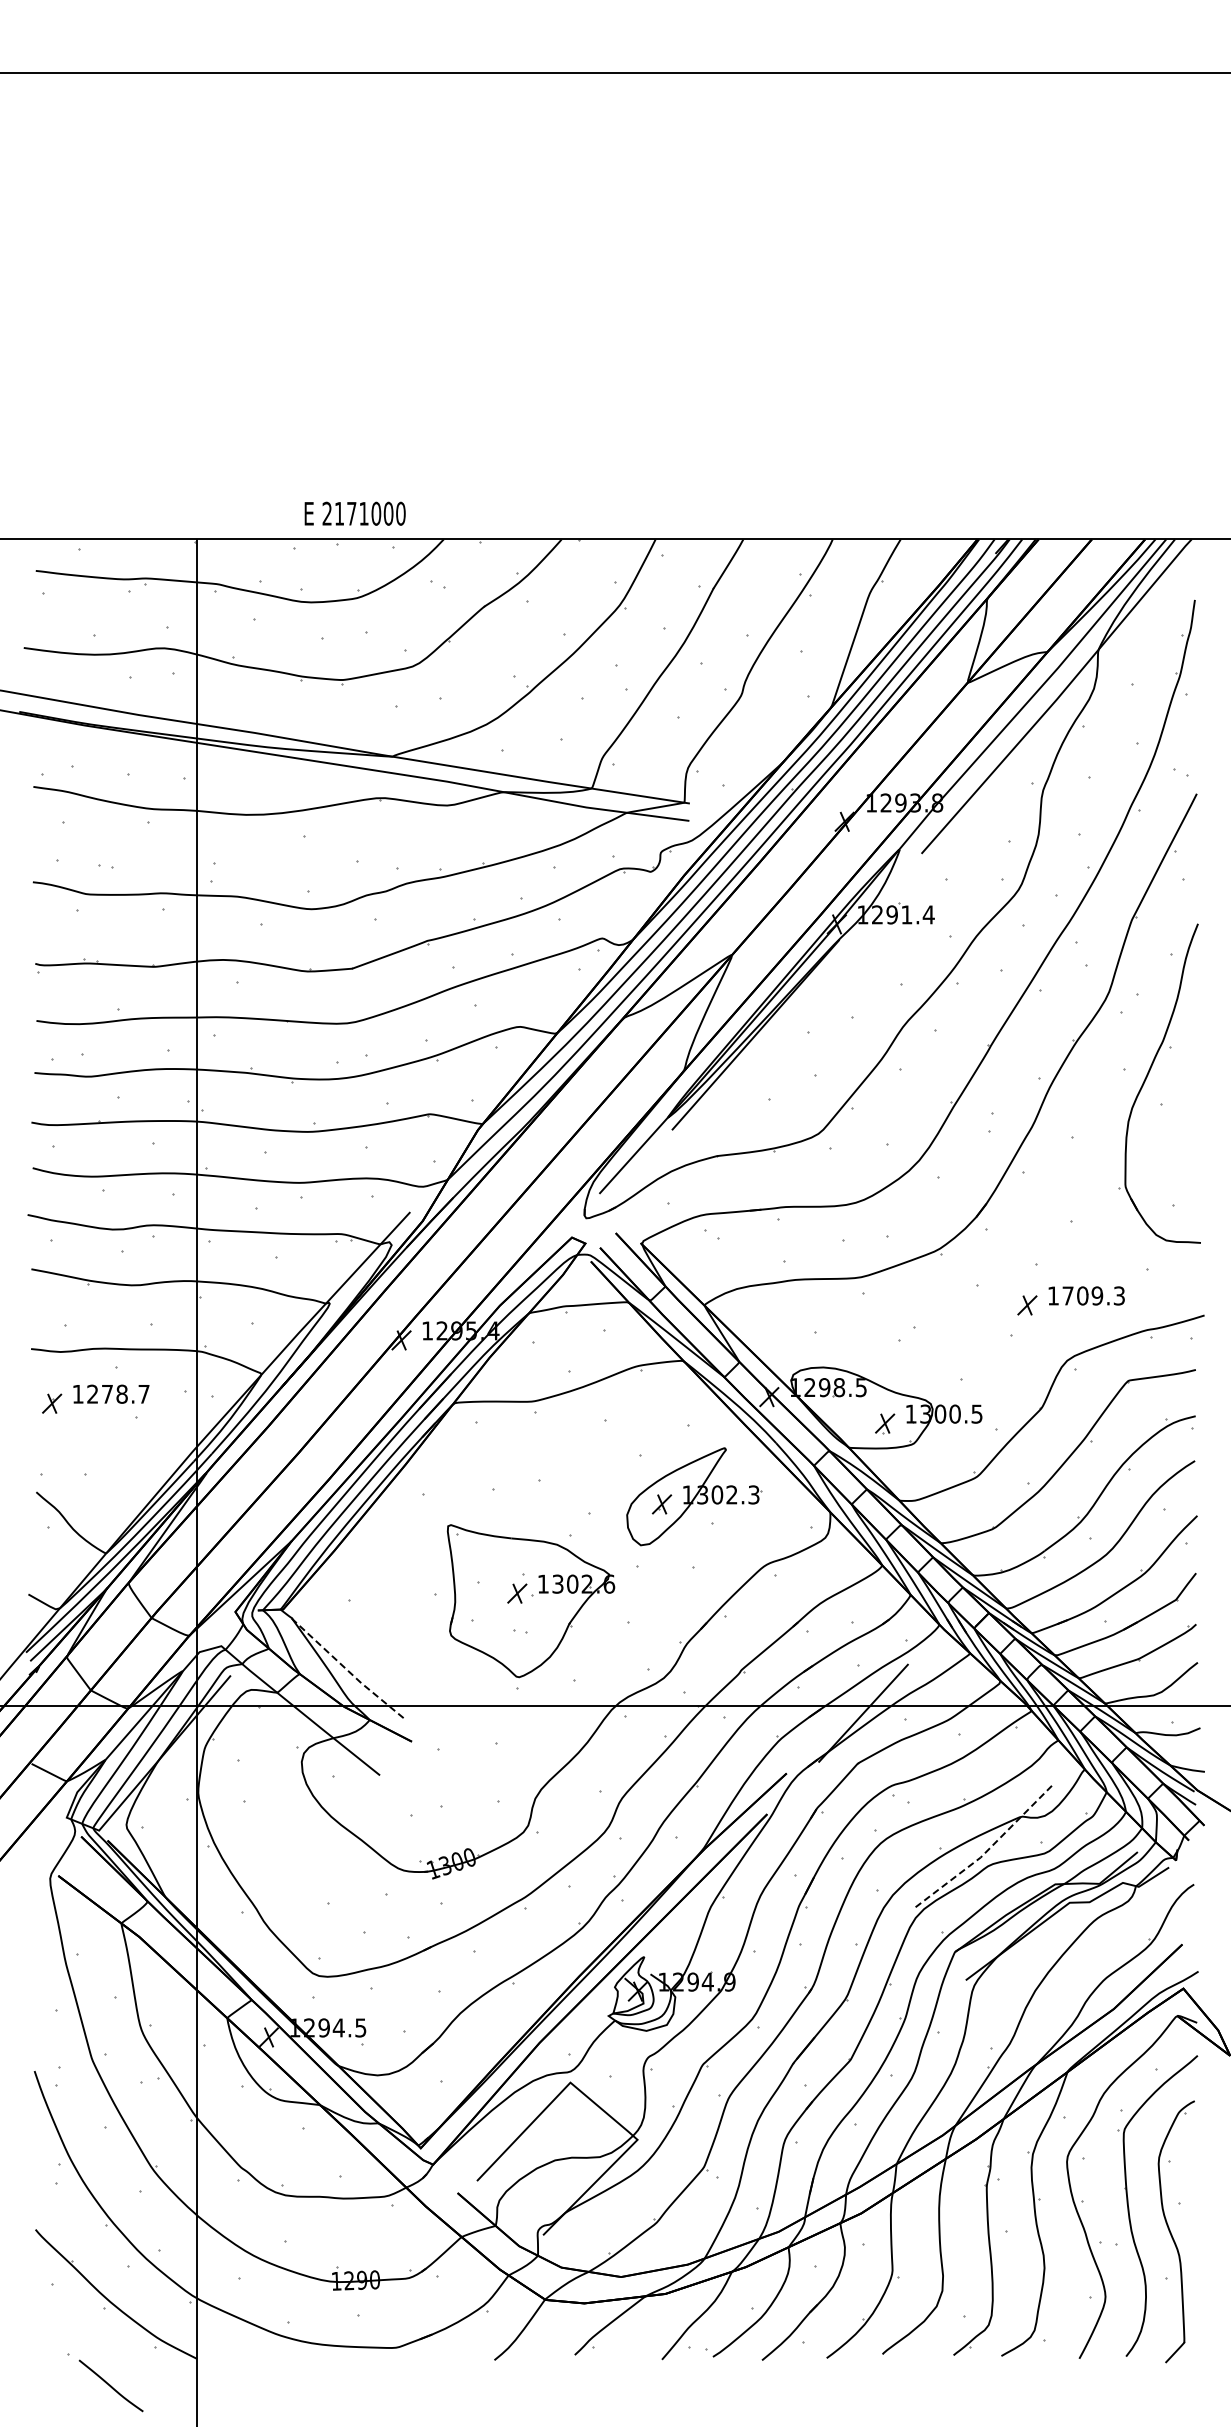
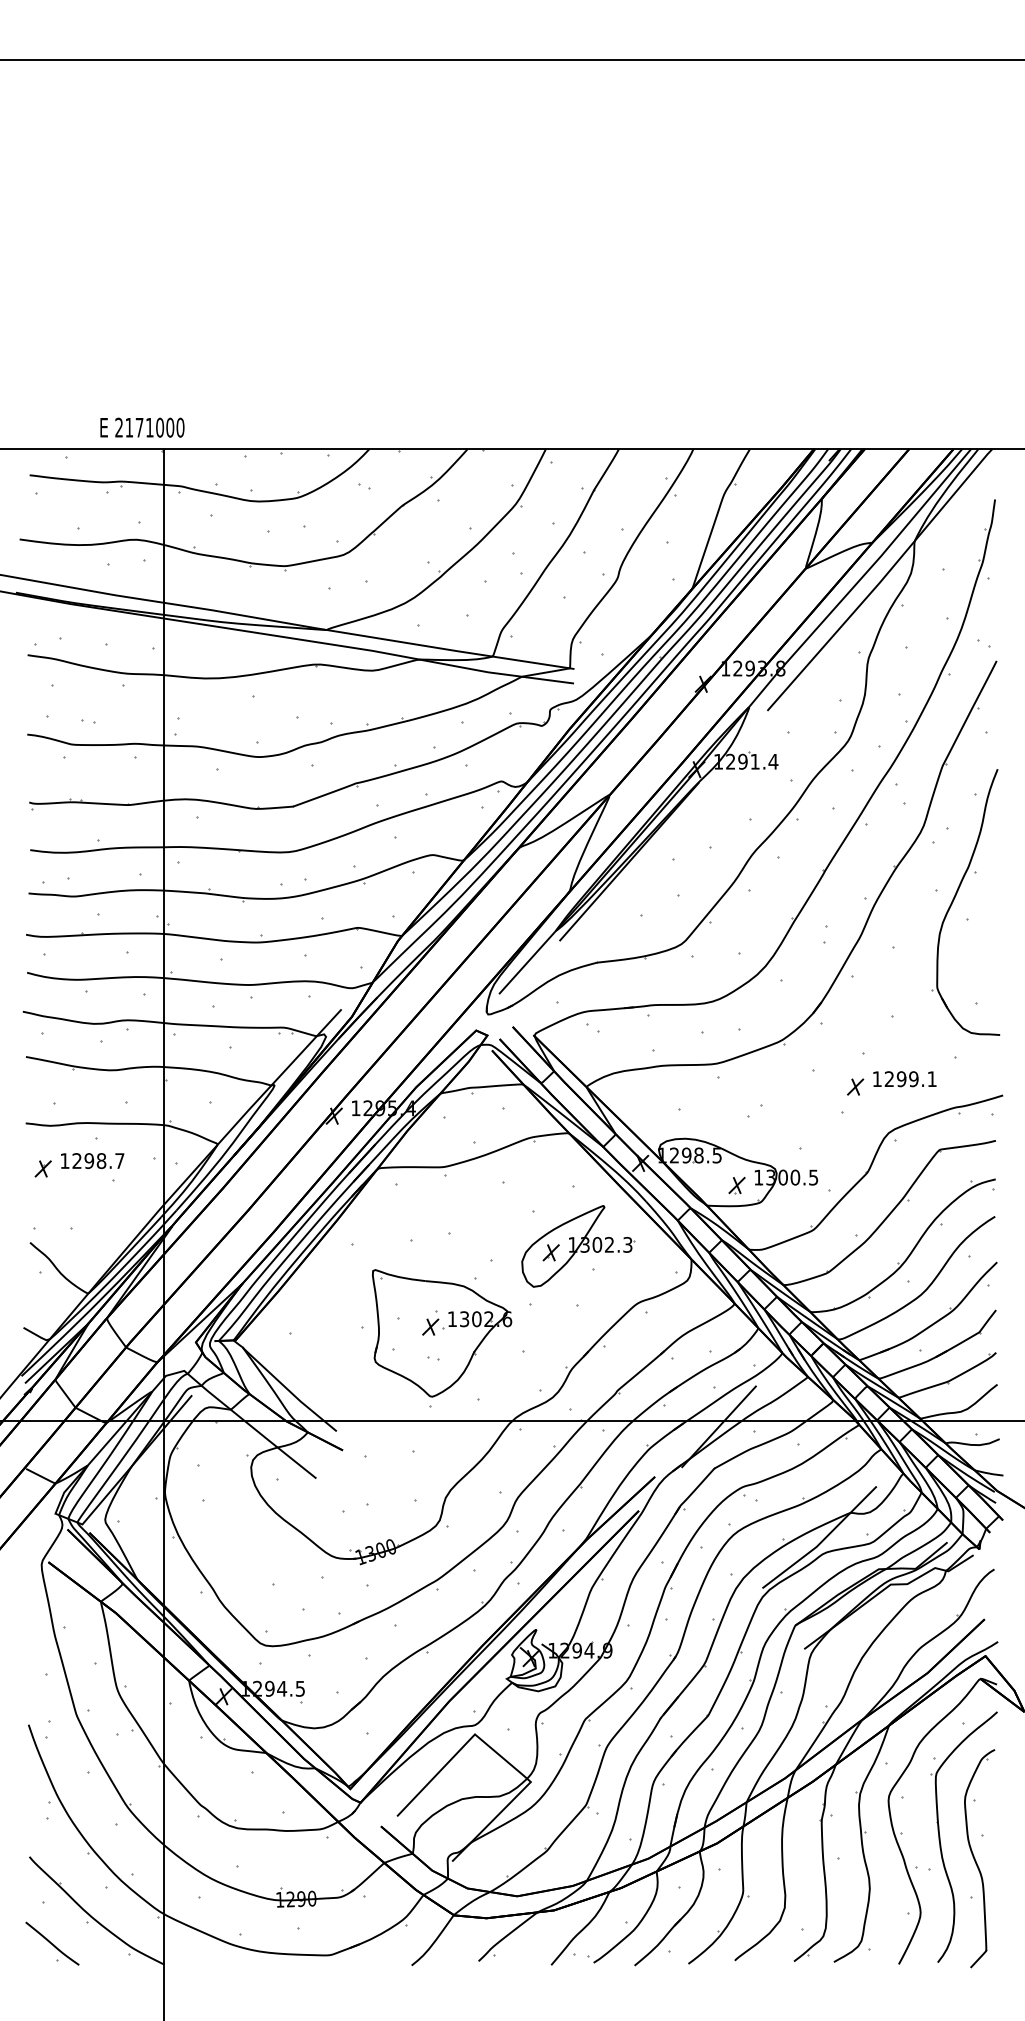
text: (354, 513) -> (141, 427), moved
text: (1093, 1295) -> (910, 1078), 1709.3 -> 1299.1
text: (107, 1393) -> (89, 1160), 1278.7 -> 1298.7
line: (348, 1670) -> (290, 1391), dashed -> solid
line: (987, 1850) -> (822, 1541), dashed -> solid
curve: (110, 2385) -> (51, 1943), moved

